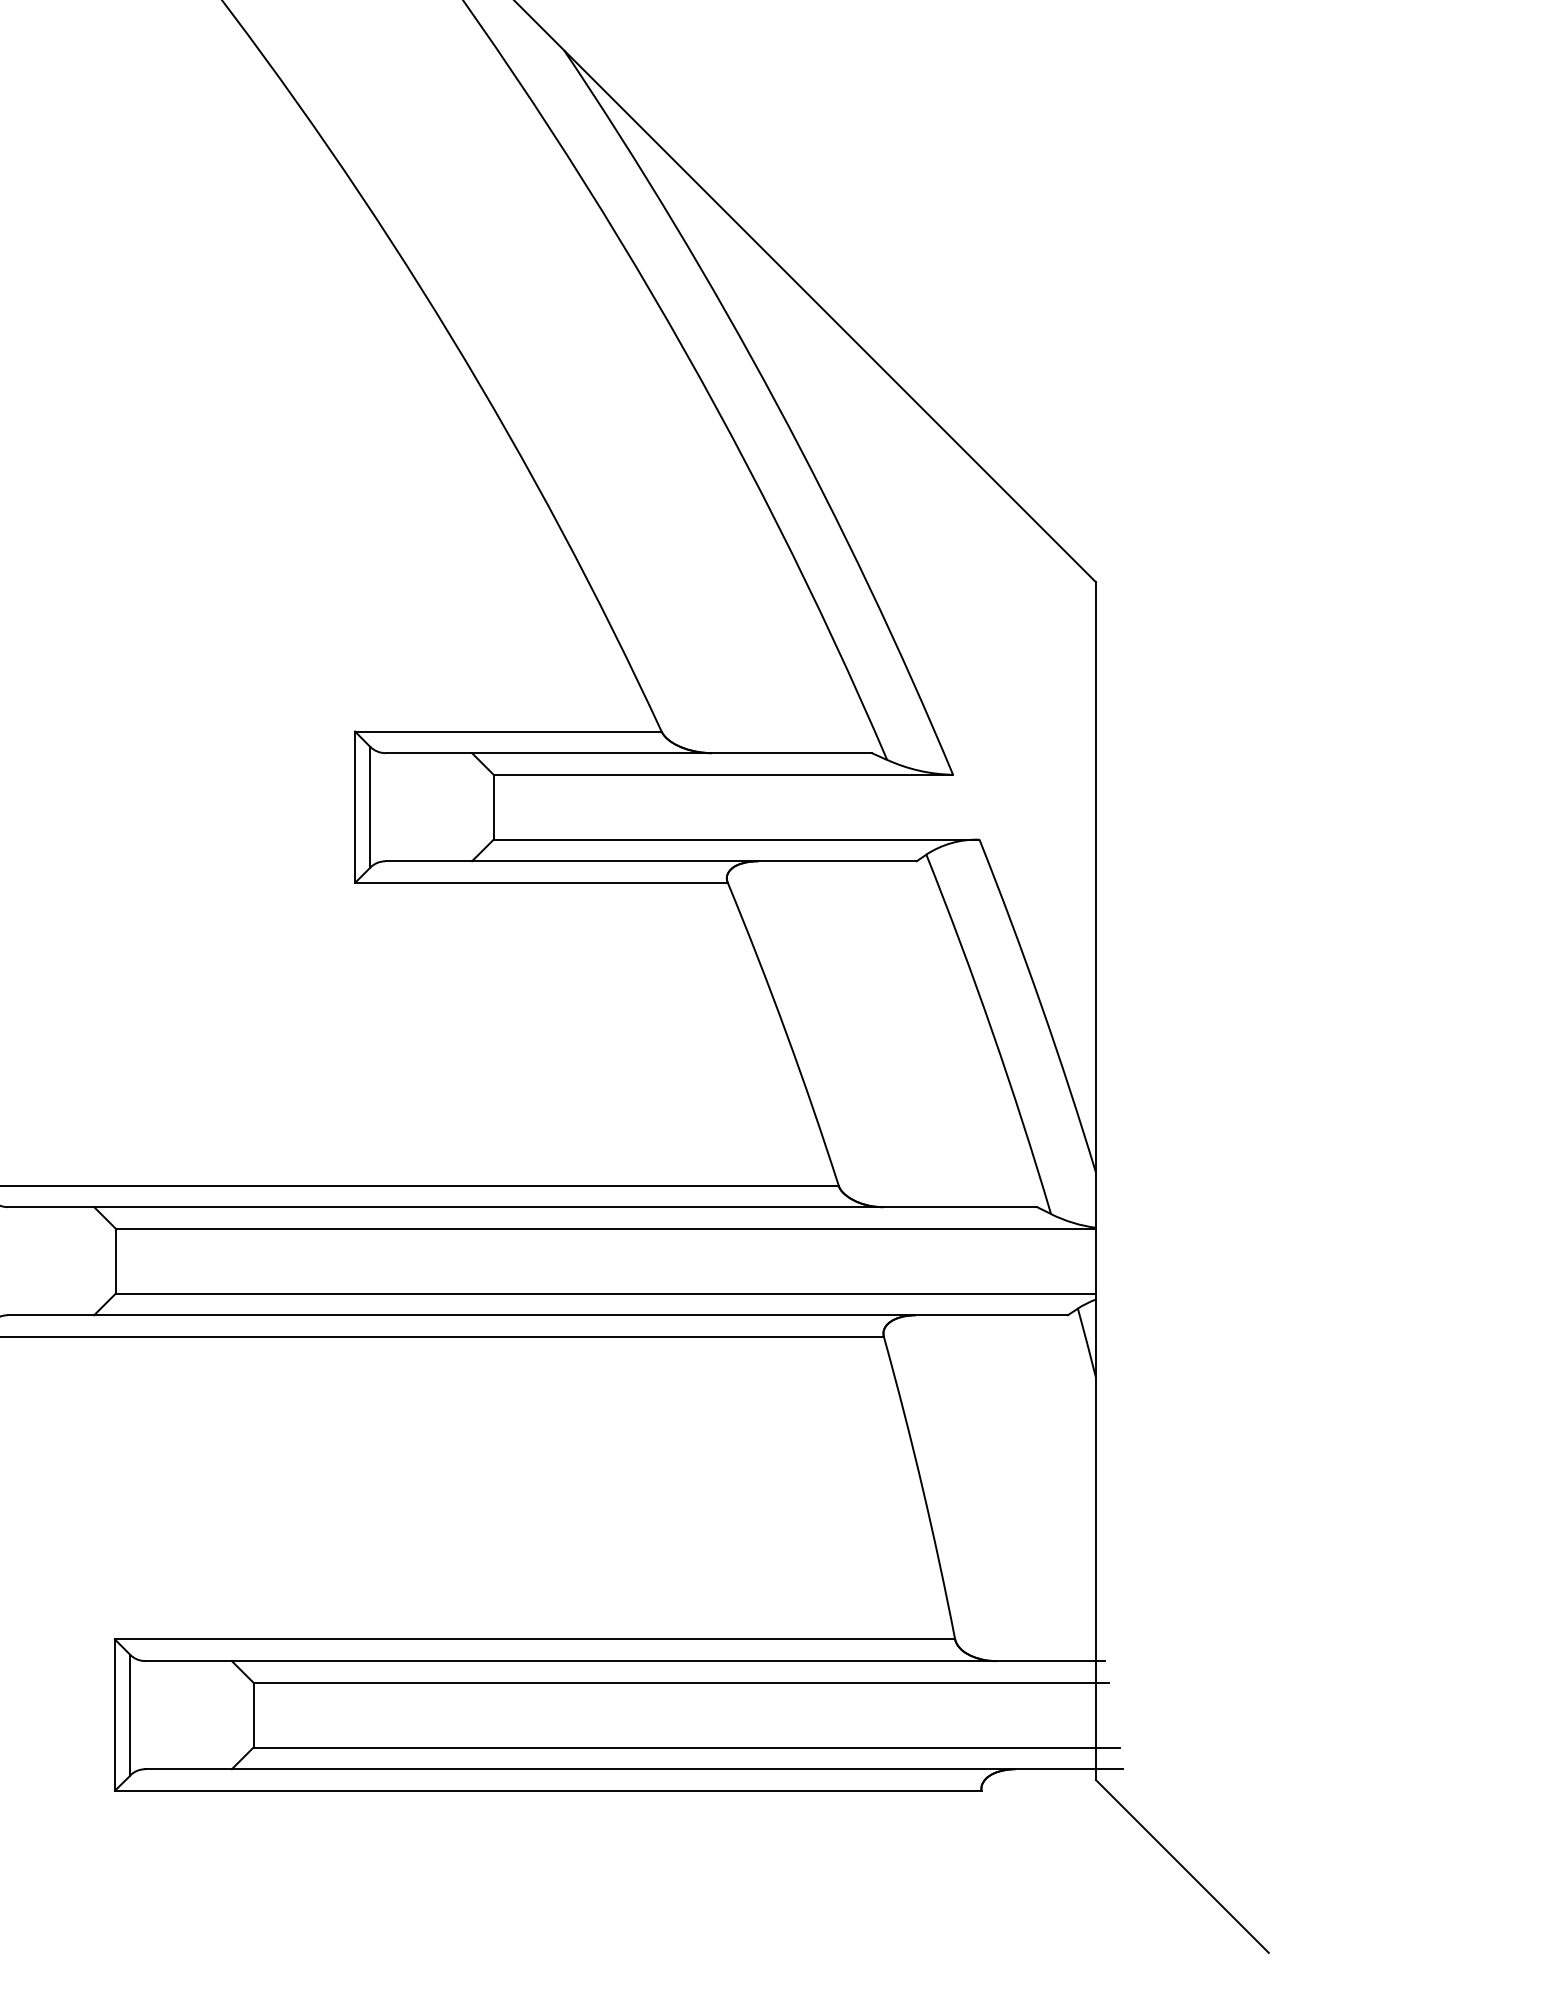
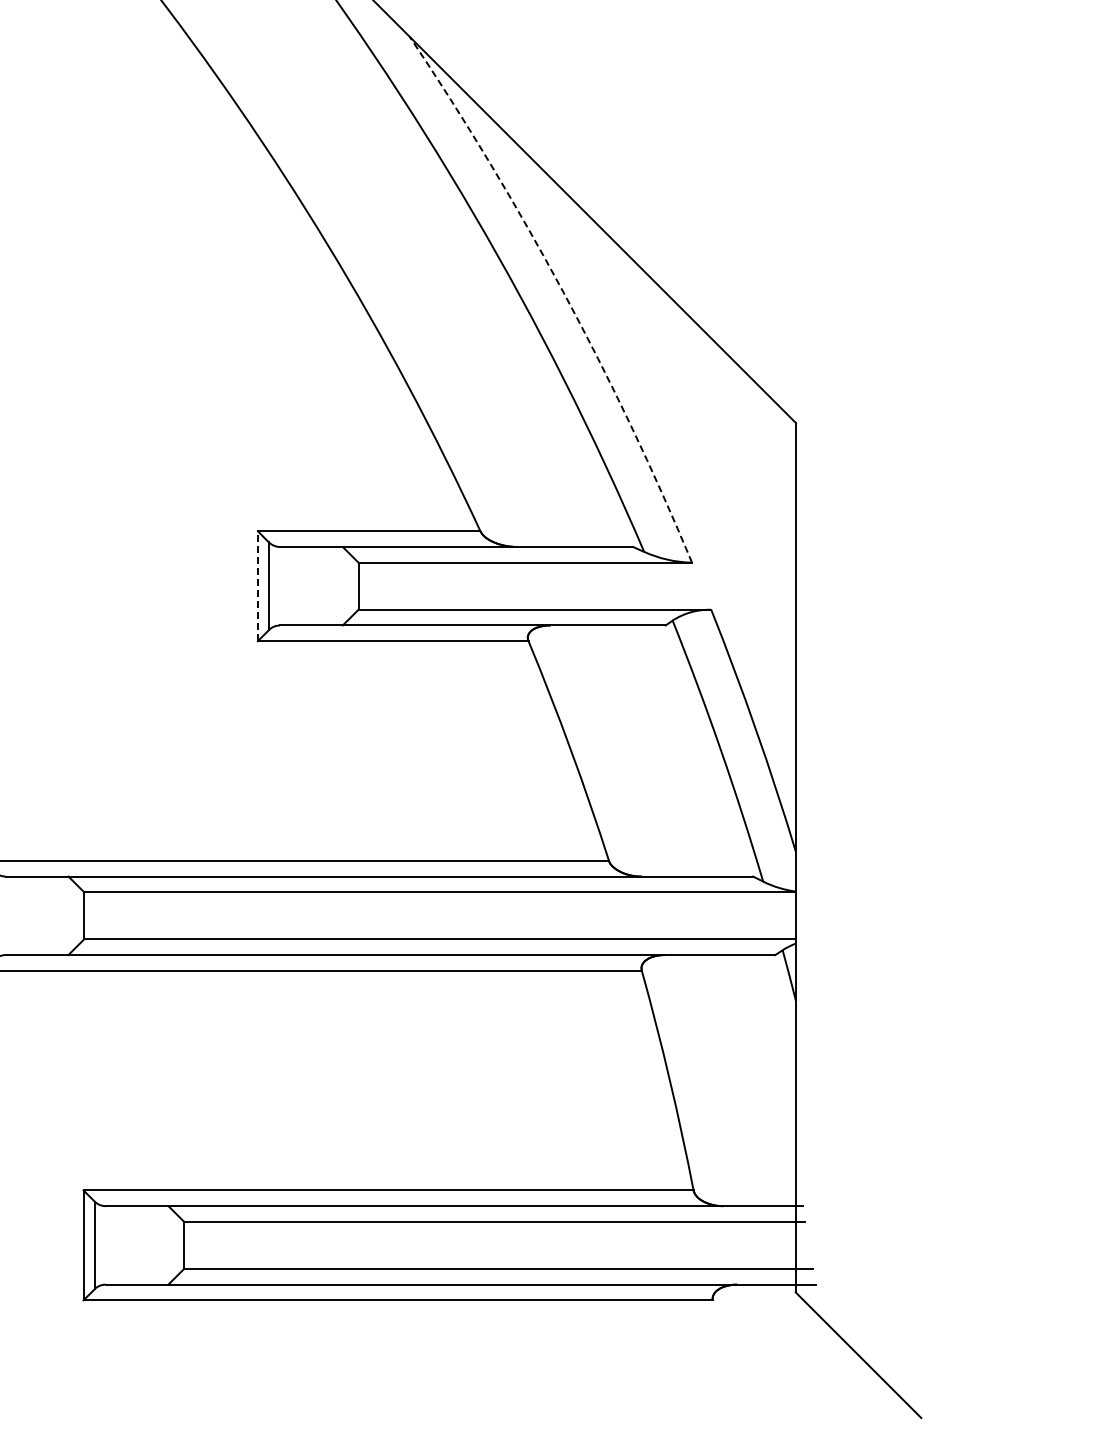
arc: (776, 402) -> (563, 292), solid -> dashed
line: (354, 807) -> (257, 586), solid -> dashed

